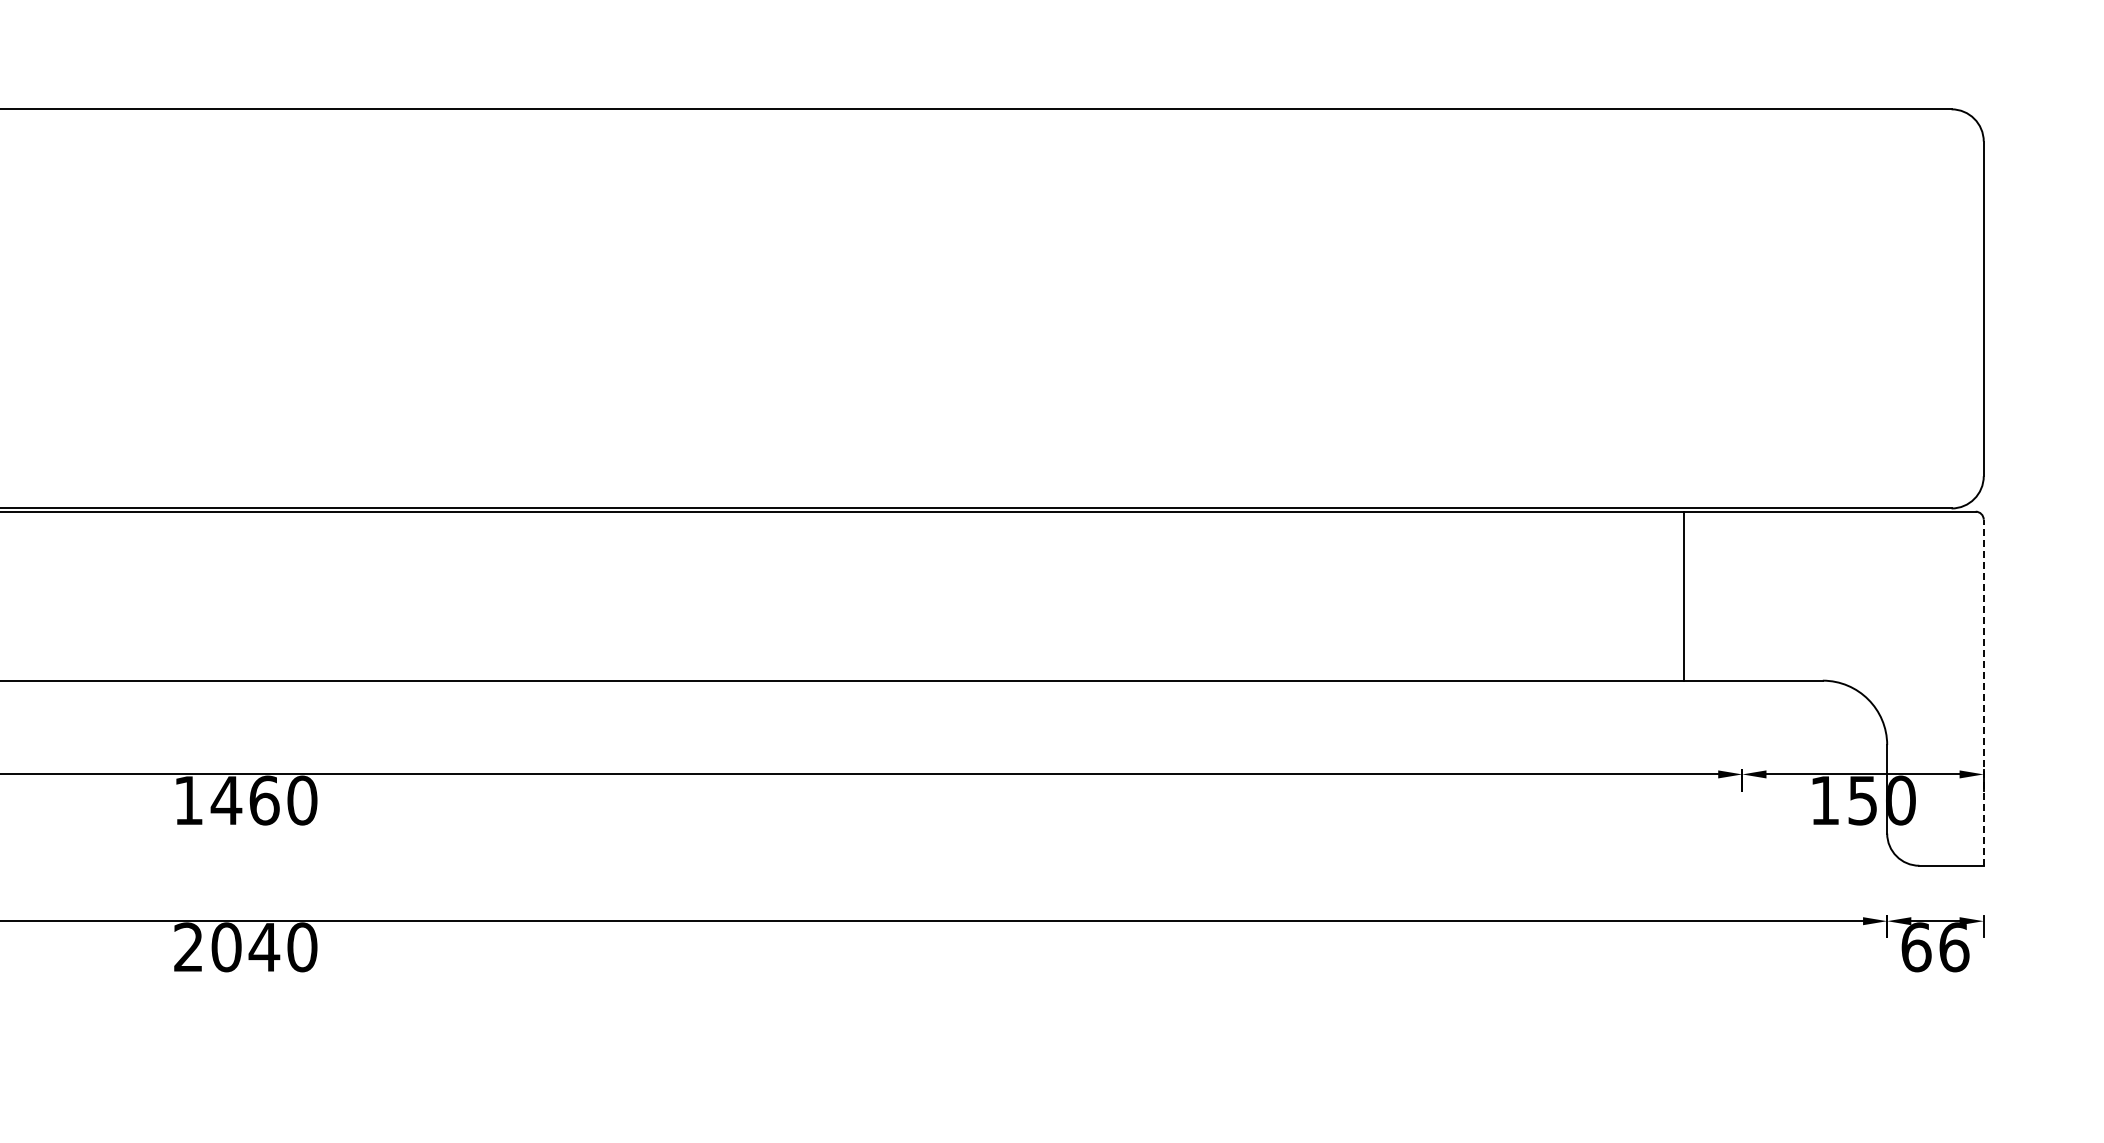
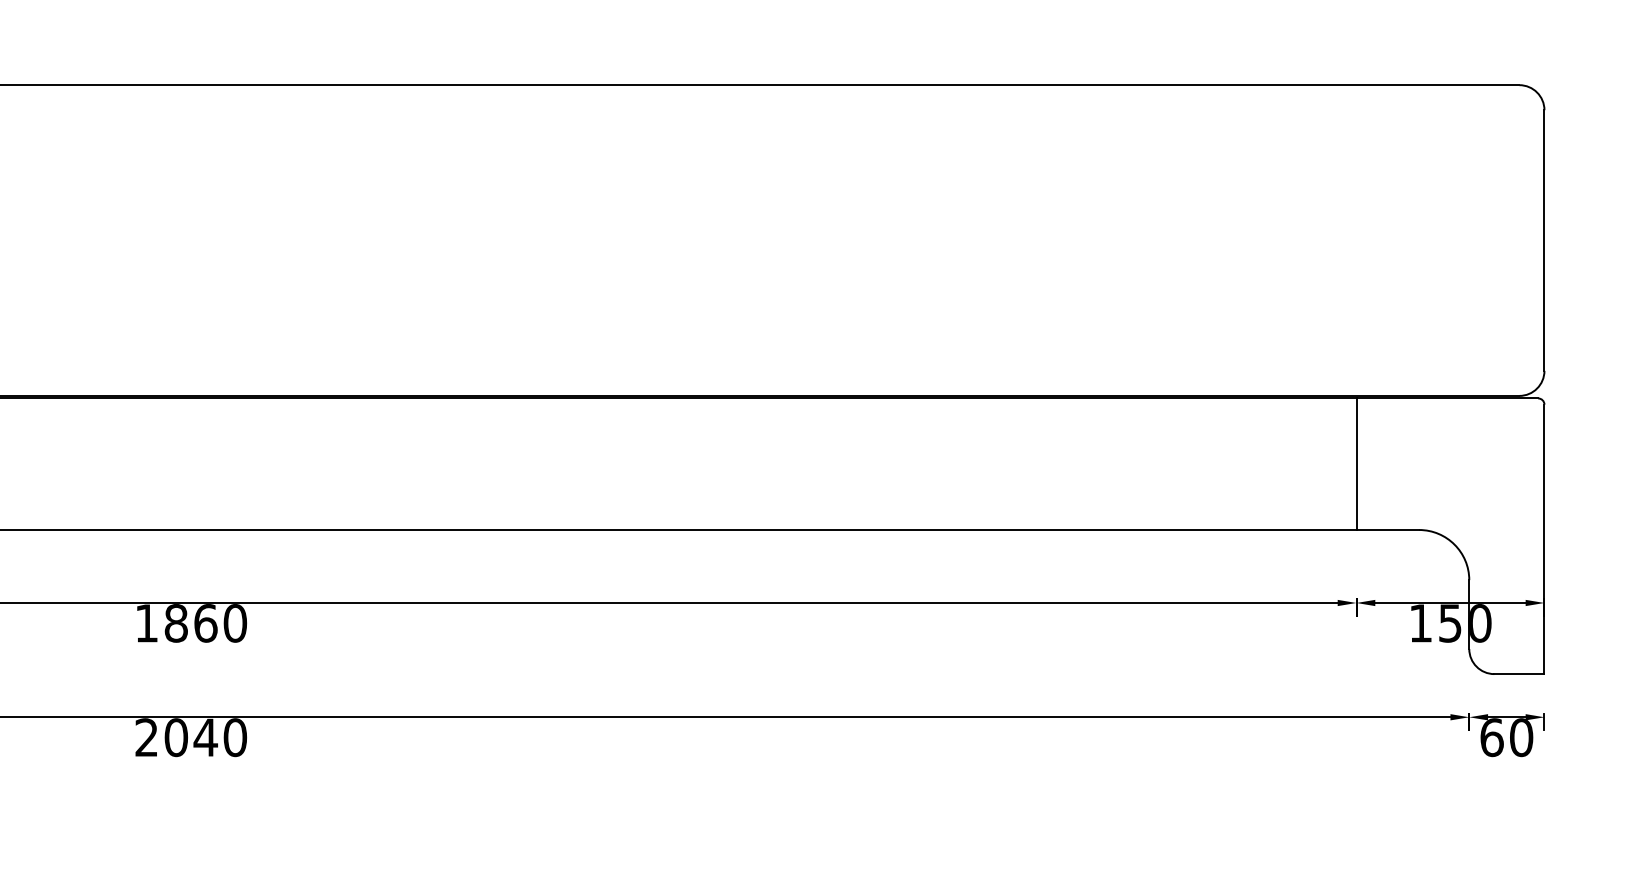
line: (1684, 595) -> (1356, 463), moved
line: (1983, 692) -> (1544, 539), dashed -> solid
text: (226, 800) -> (176, 623), 1460 -> 1860
text: (1954, 947) -> (1521, 737), 66 -> 60

